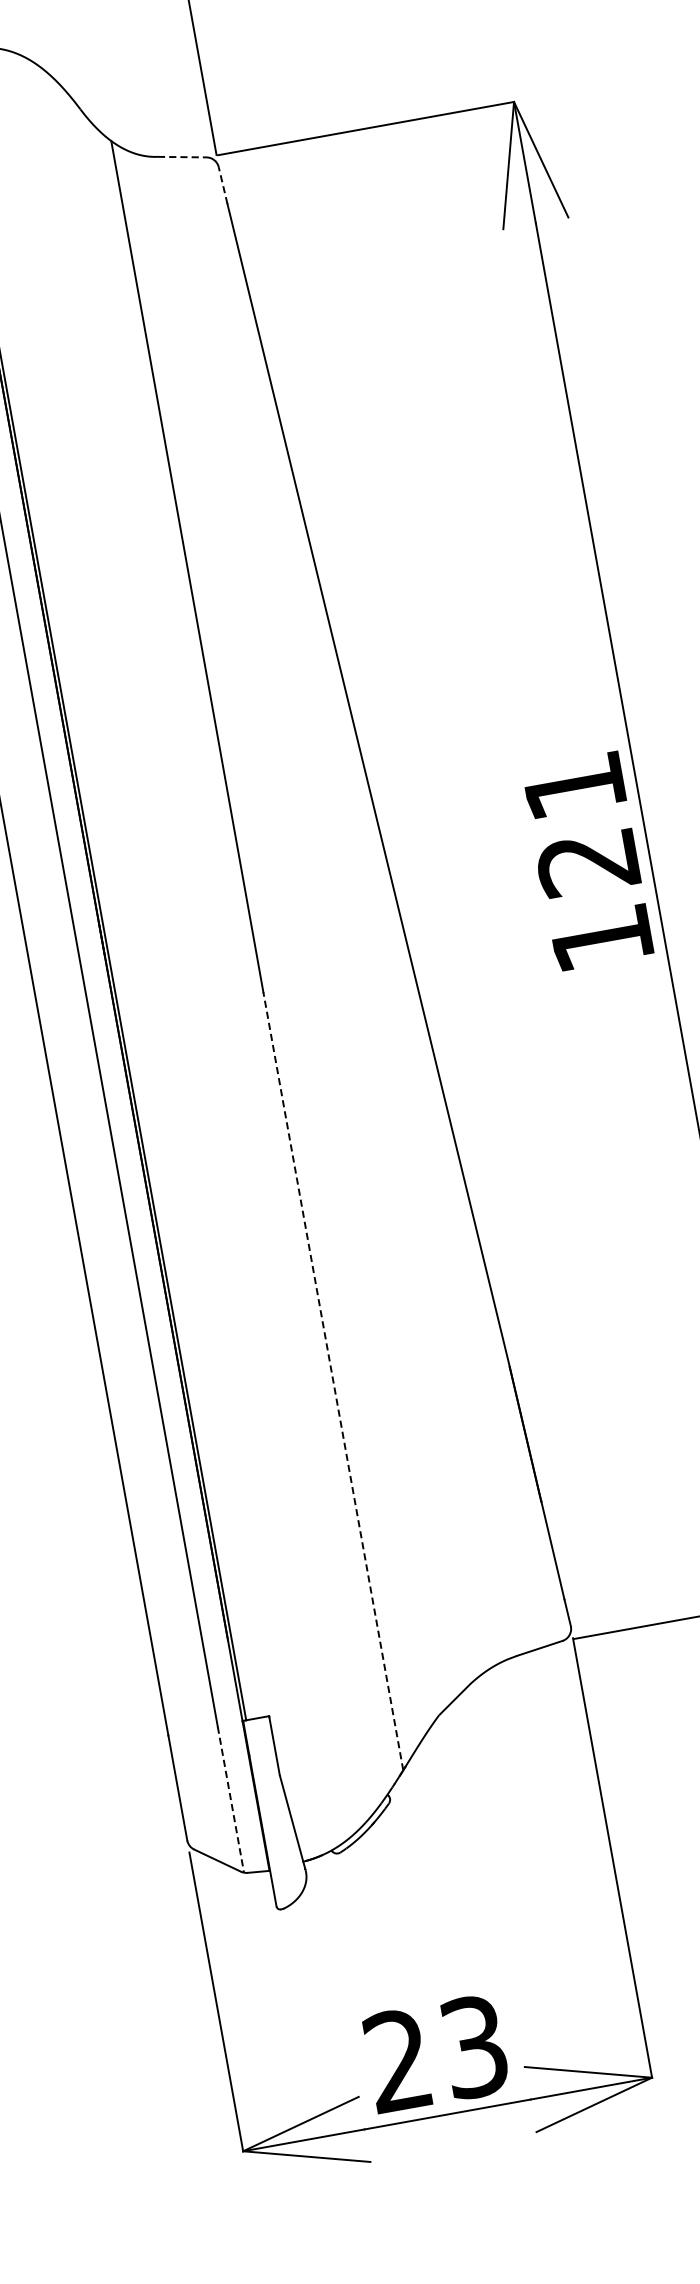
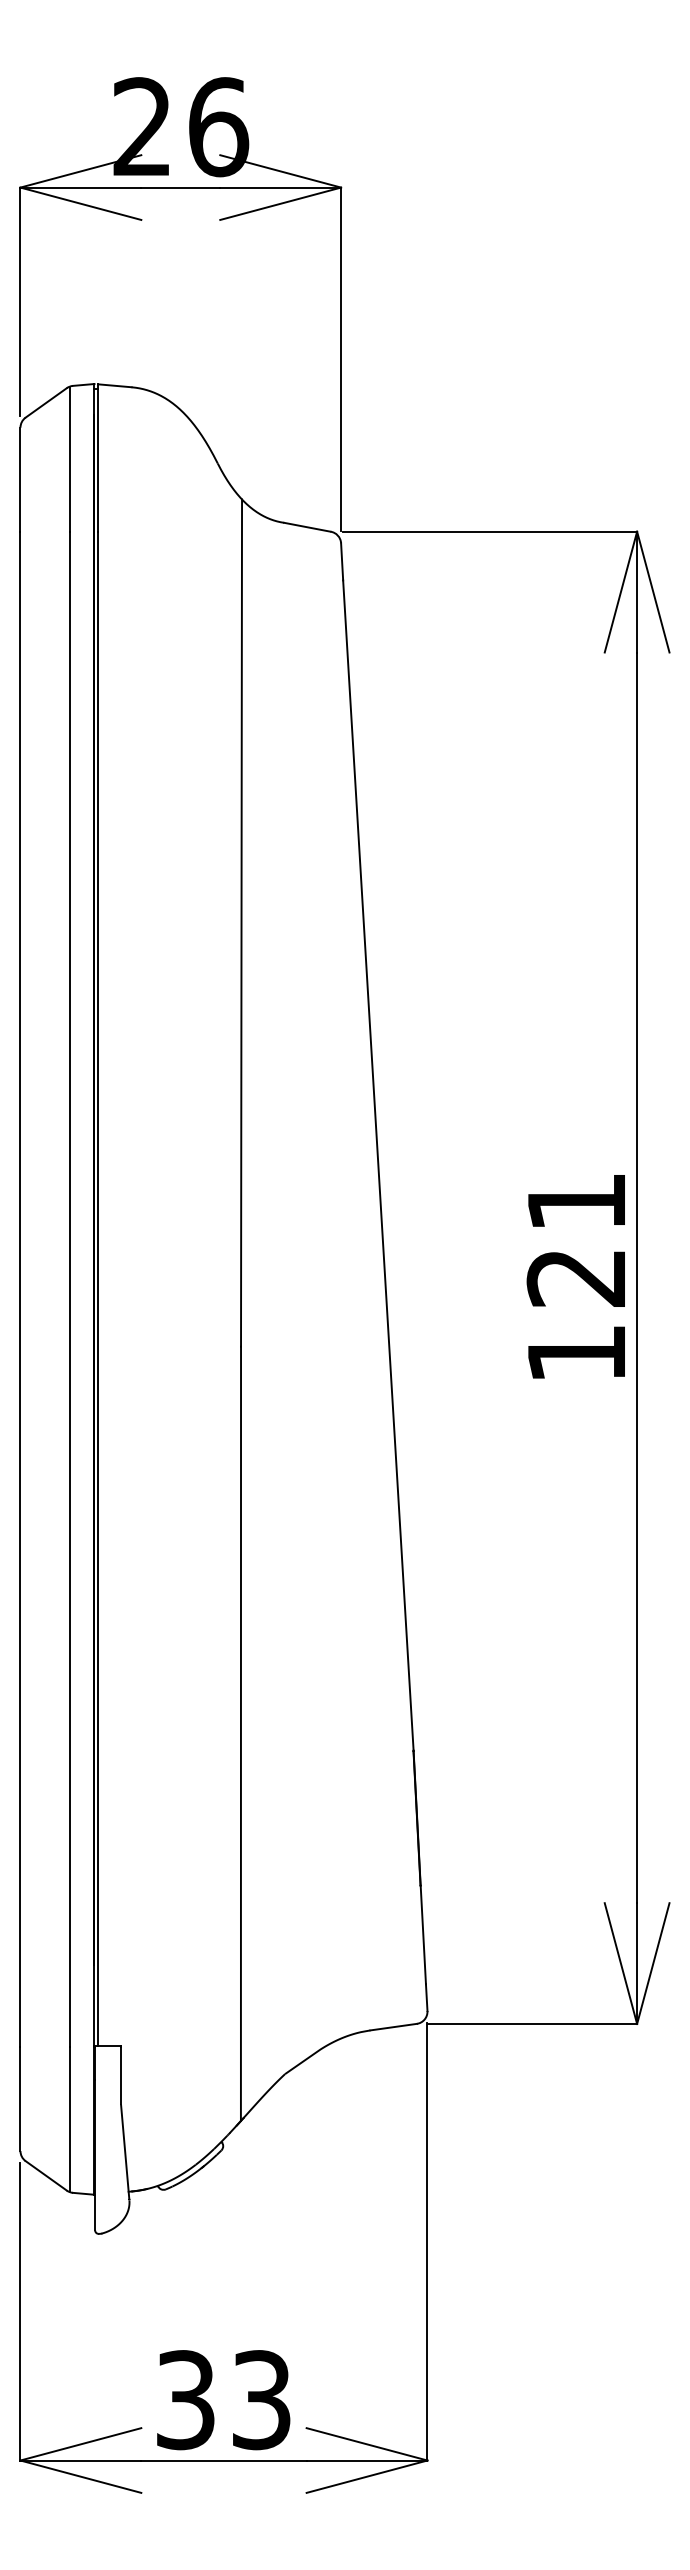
line: (182, 157) -> (307, 527), dashed -> solid
line: (223, 185) -> (342, 561), dashed -> solid
line: (332, 1381) -> (240, 1733), dashed -> solid
line: (230, 1799) -> (69, 2119), dashed -> solid
text: (398, 2061) -> (185, 2400), 23 -> 33

